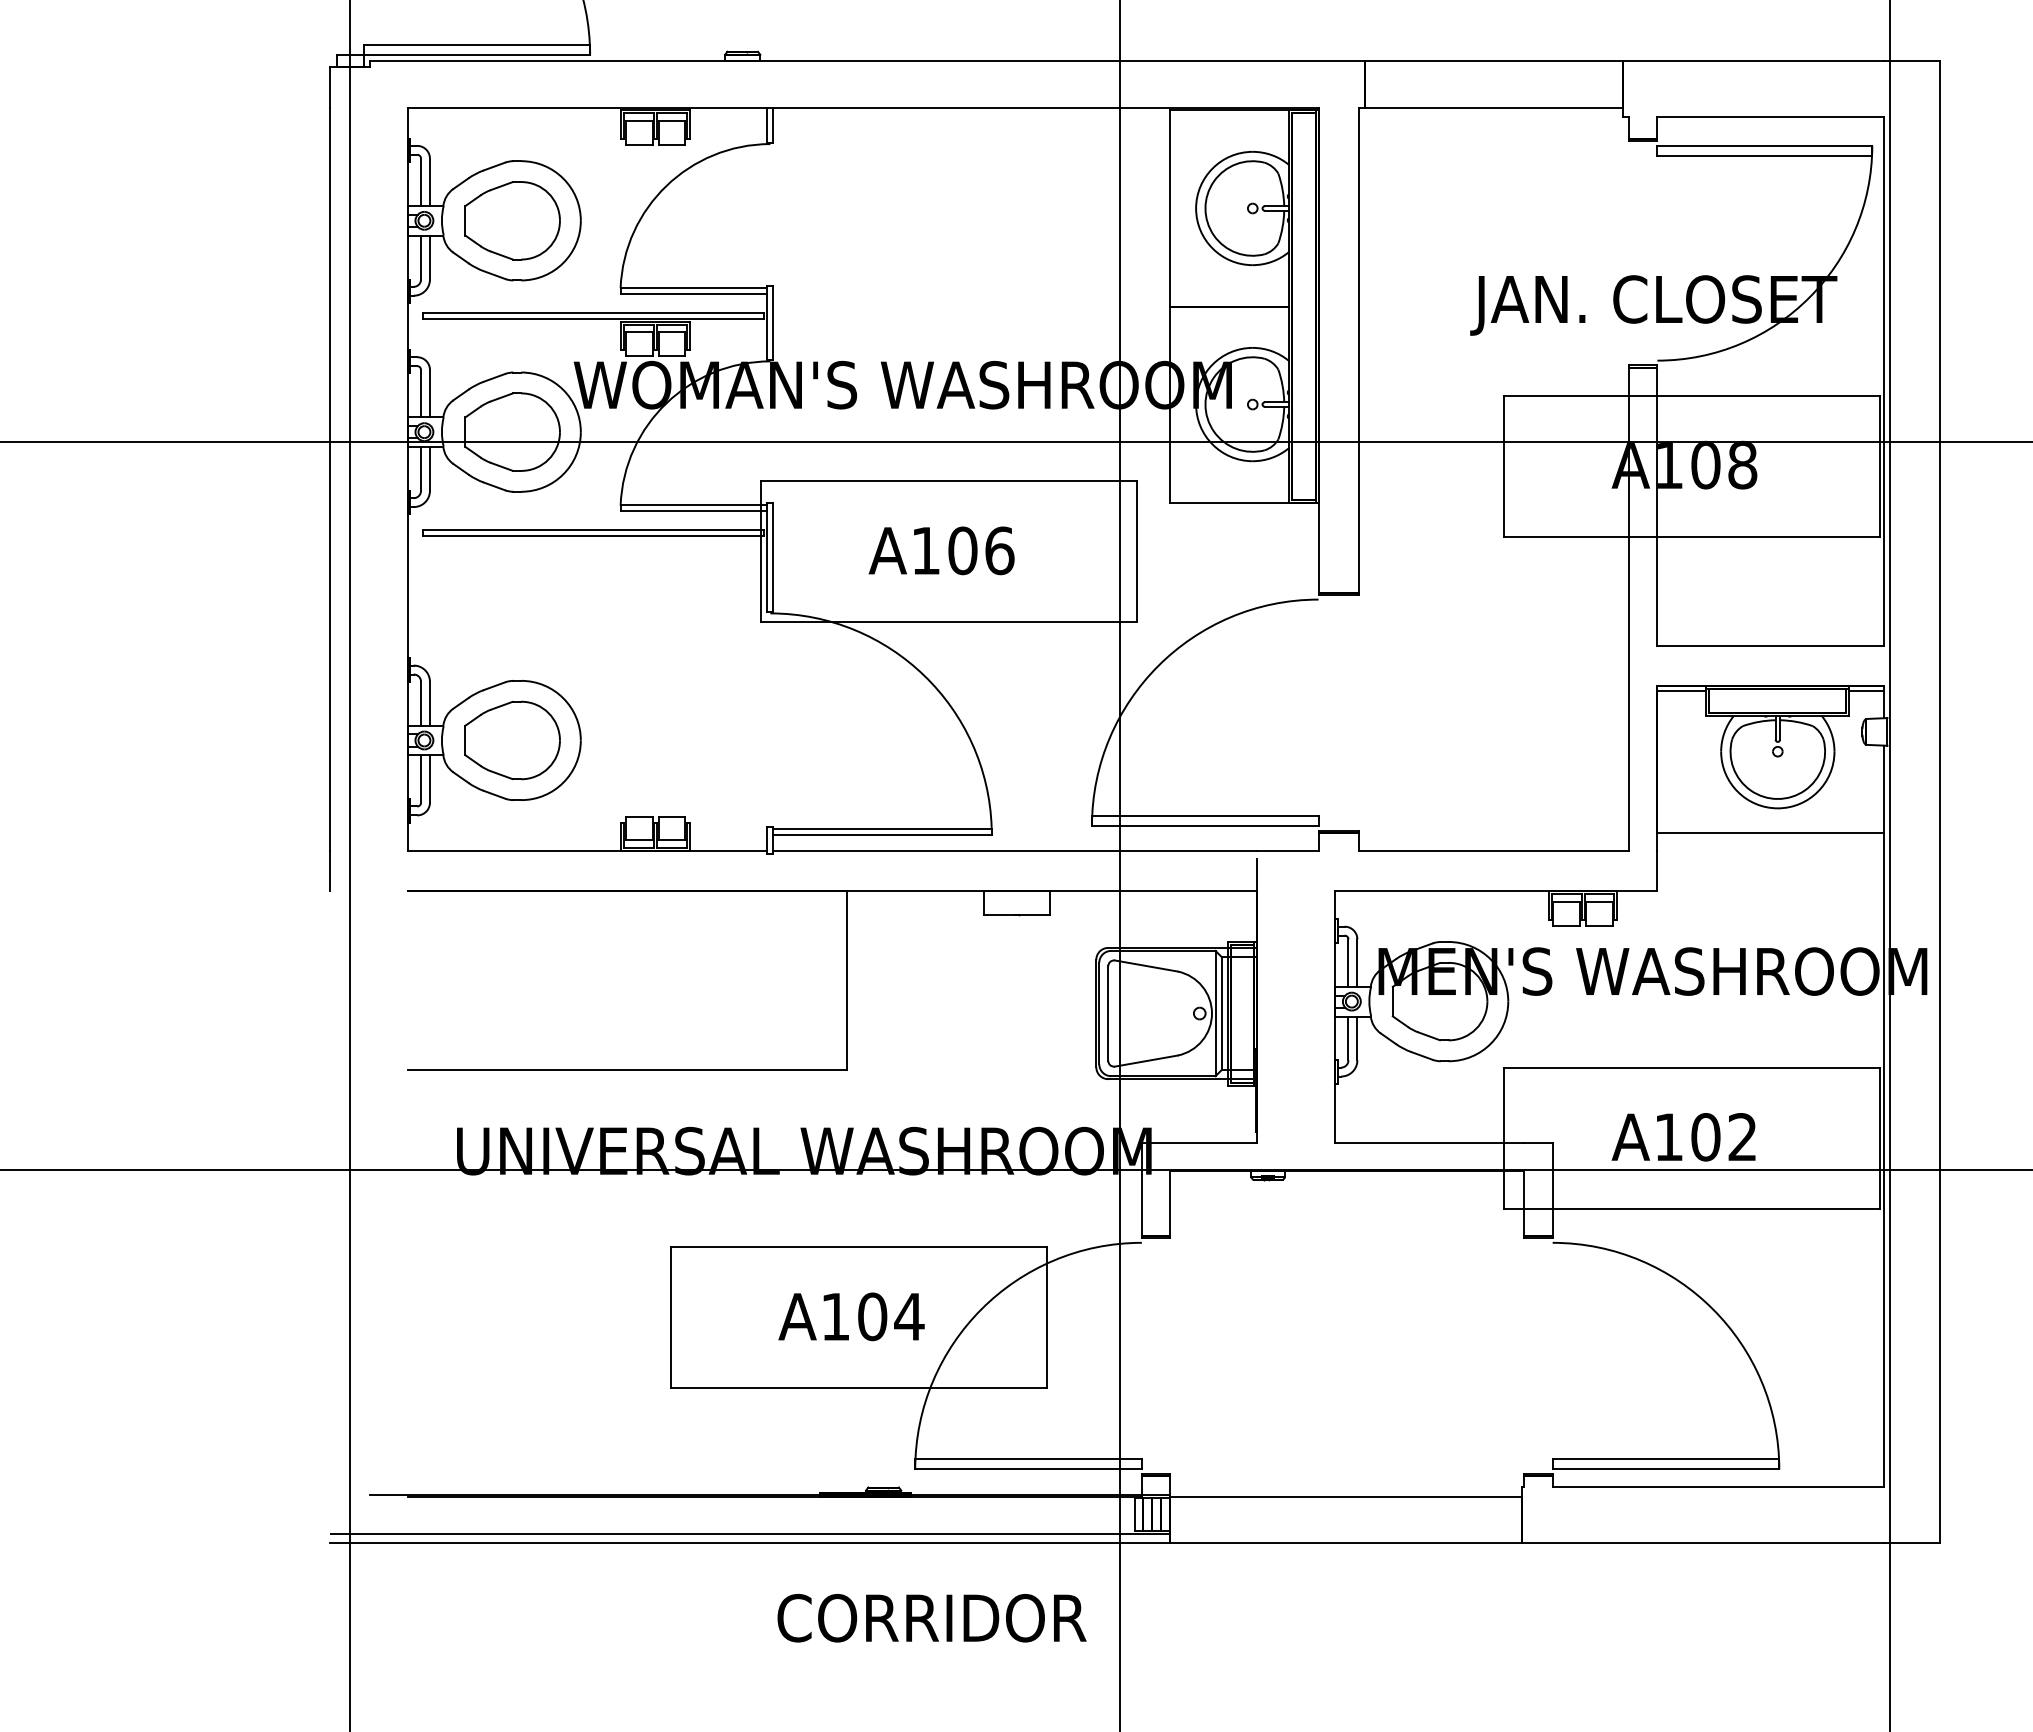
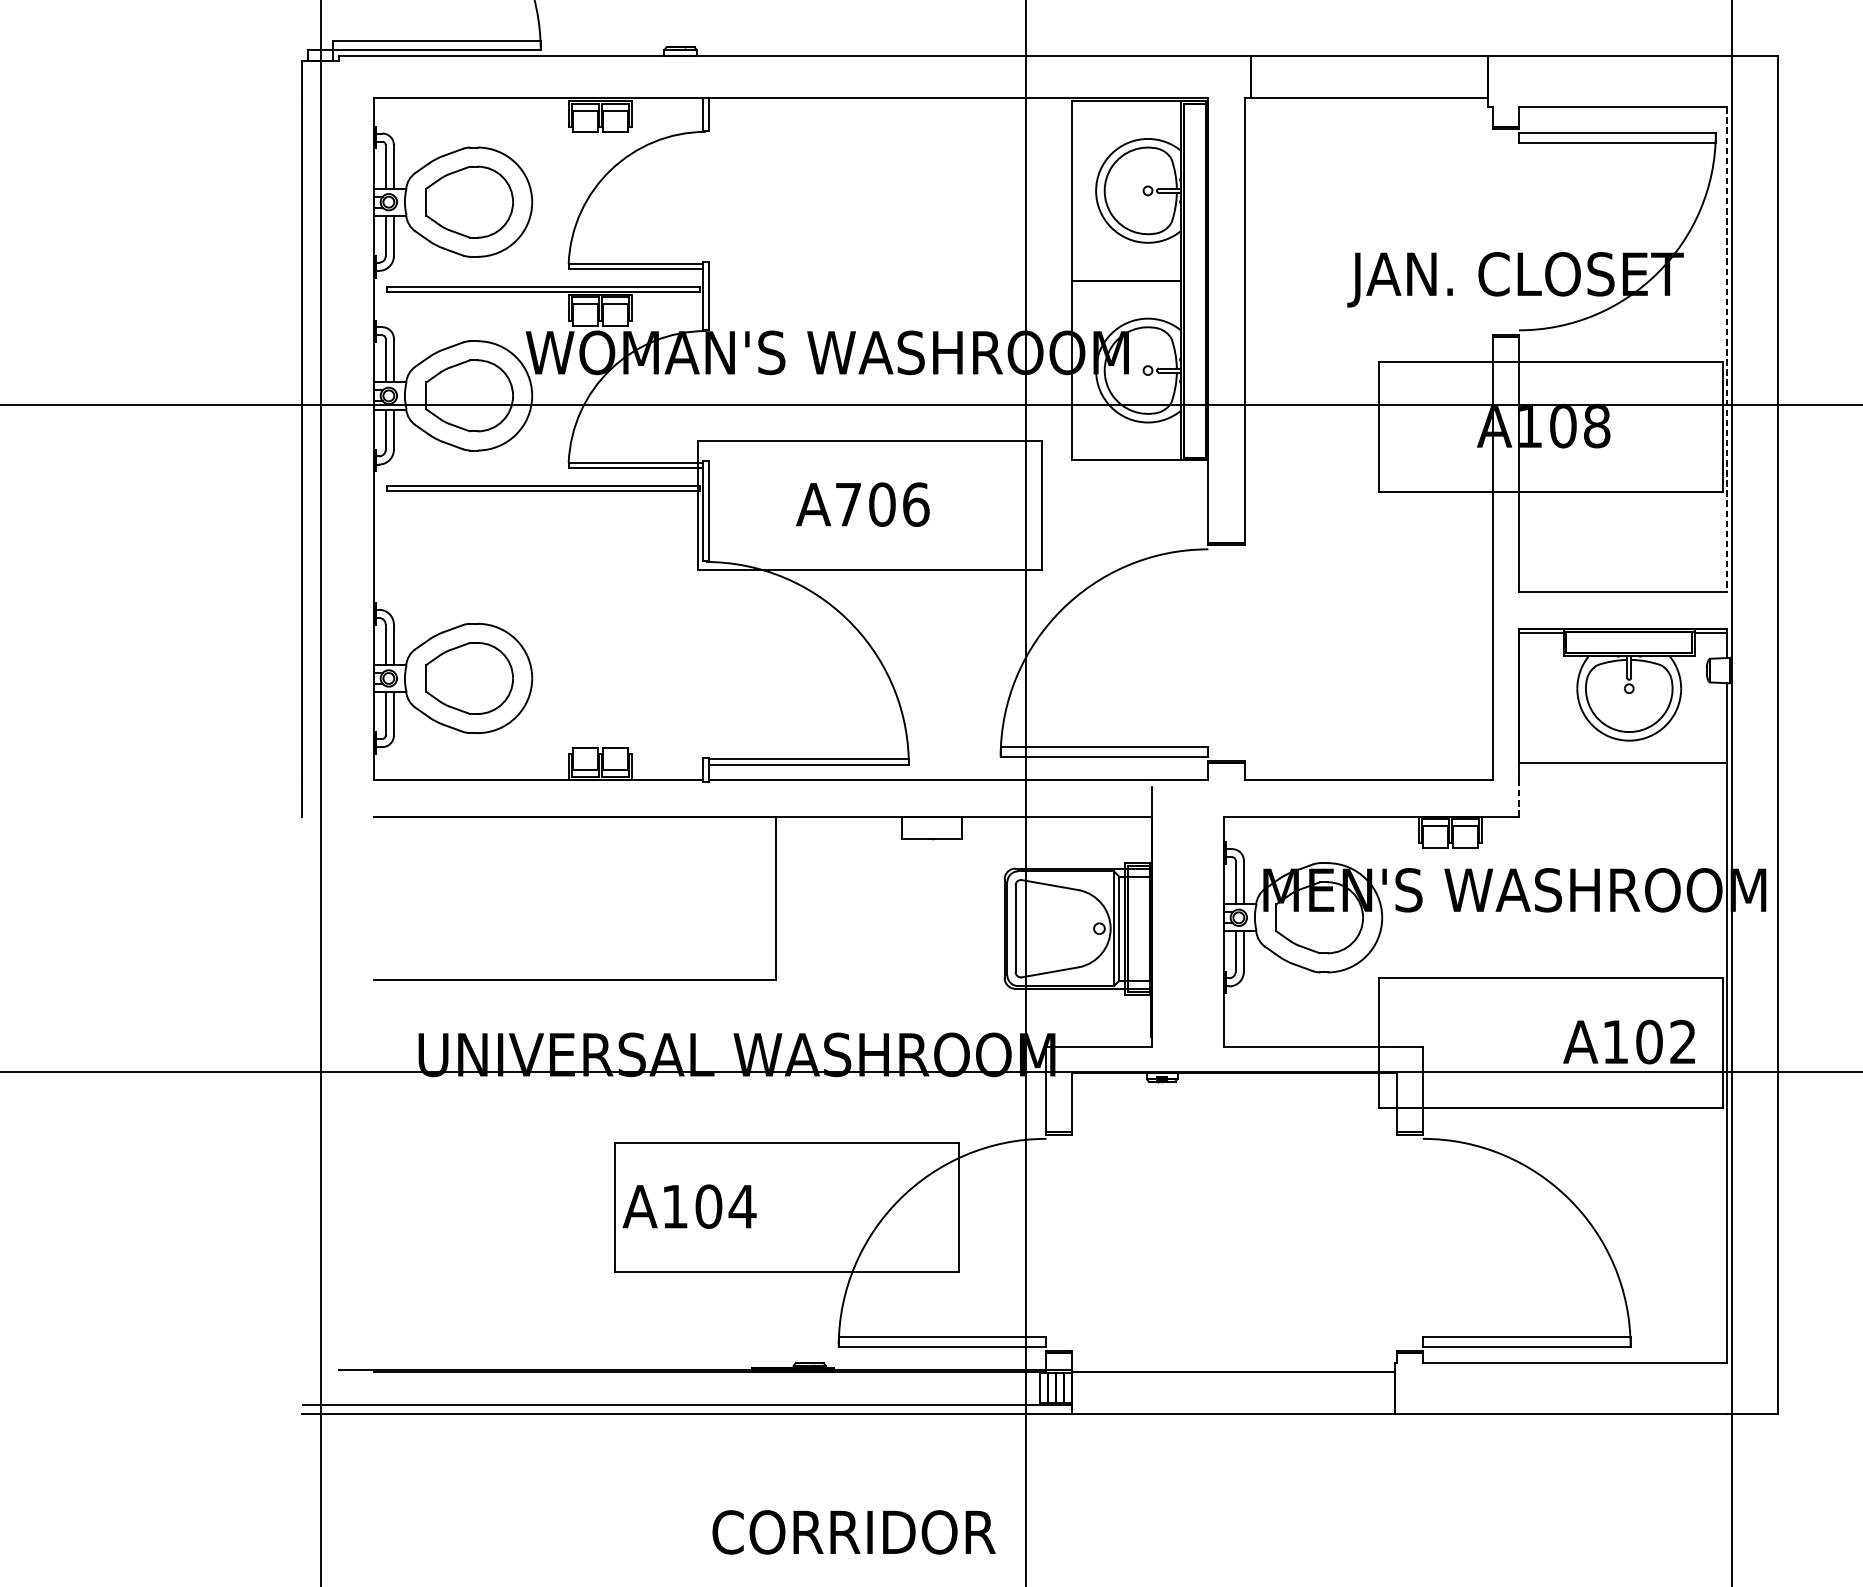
line: (1884, 382) -> (1727, 350), solid -> dashed
text: (925, 550) -> (848, 504), A106 -> A706
line: (1657, 870) -> (1518, 797), solid -> dashed
text: (1683, 1137) -> (1628, 1042), moved
text: (851, 1316) -> (689, 1206), moved
text: (931, 1618) -> (853, 1532), moved

